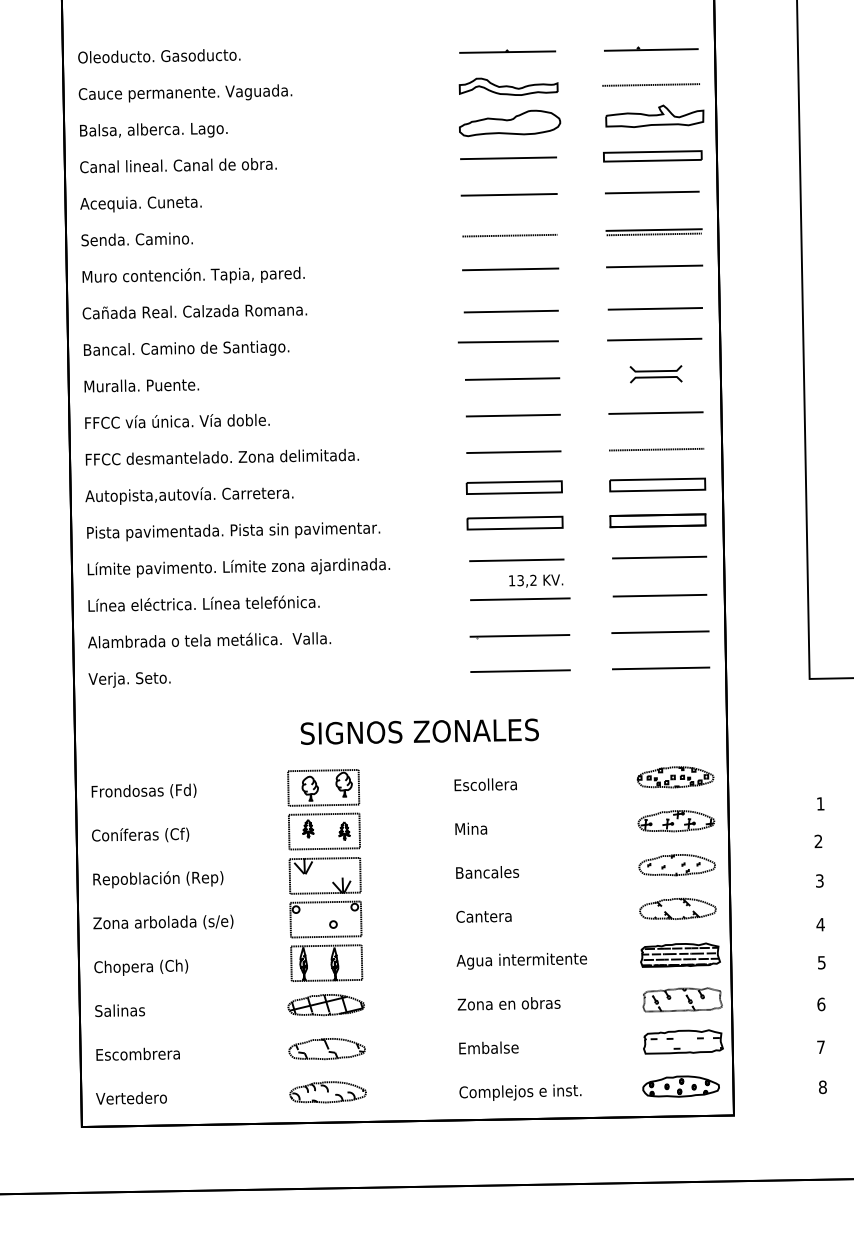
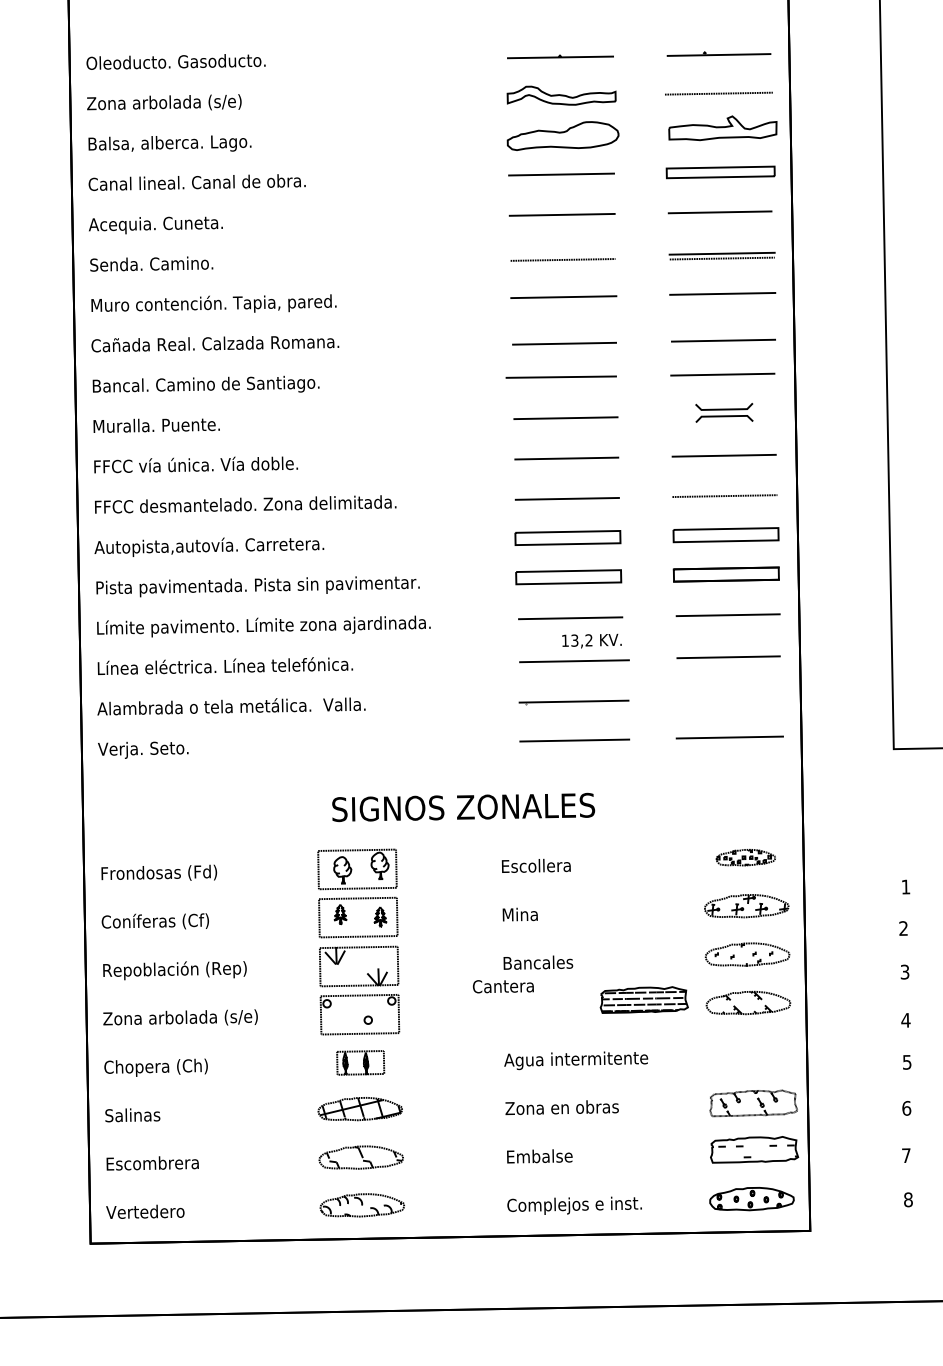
text: (185, 93) -> (204, 102), Cauce permanente. Vaguada. -> Zona arbolada (s/e)
line: (660, 632) -> (729, 697), removed
part: (675, 777) -> (745, 857), size x0.7
text: (484, 916) -> (503, 986), moved
part: (679, 954) -> (643, 999), moved
part: (326, 962) -> (360, 1062), size x0.6

